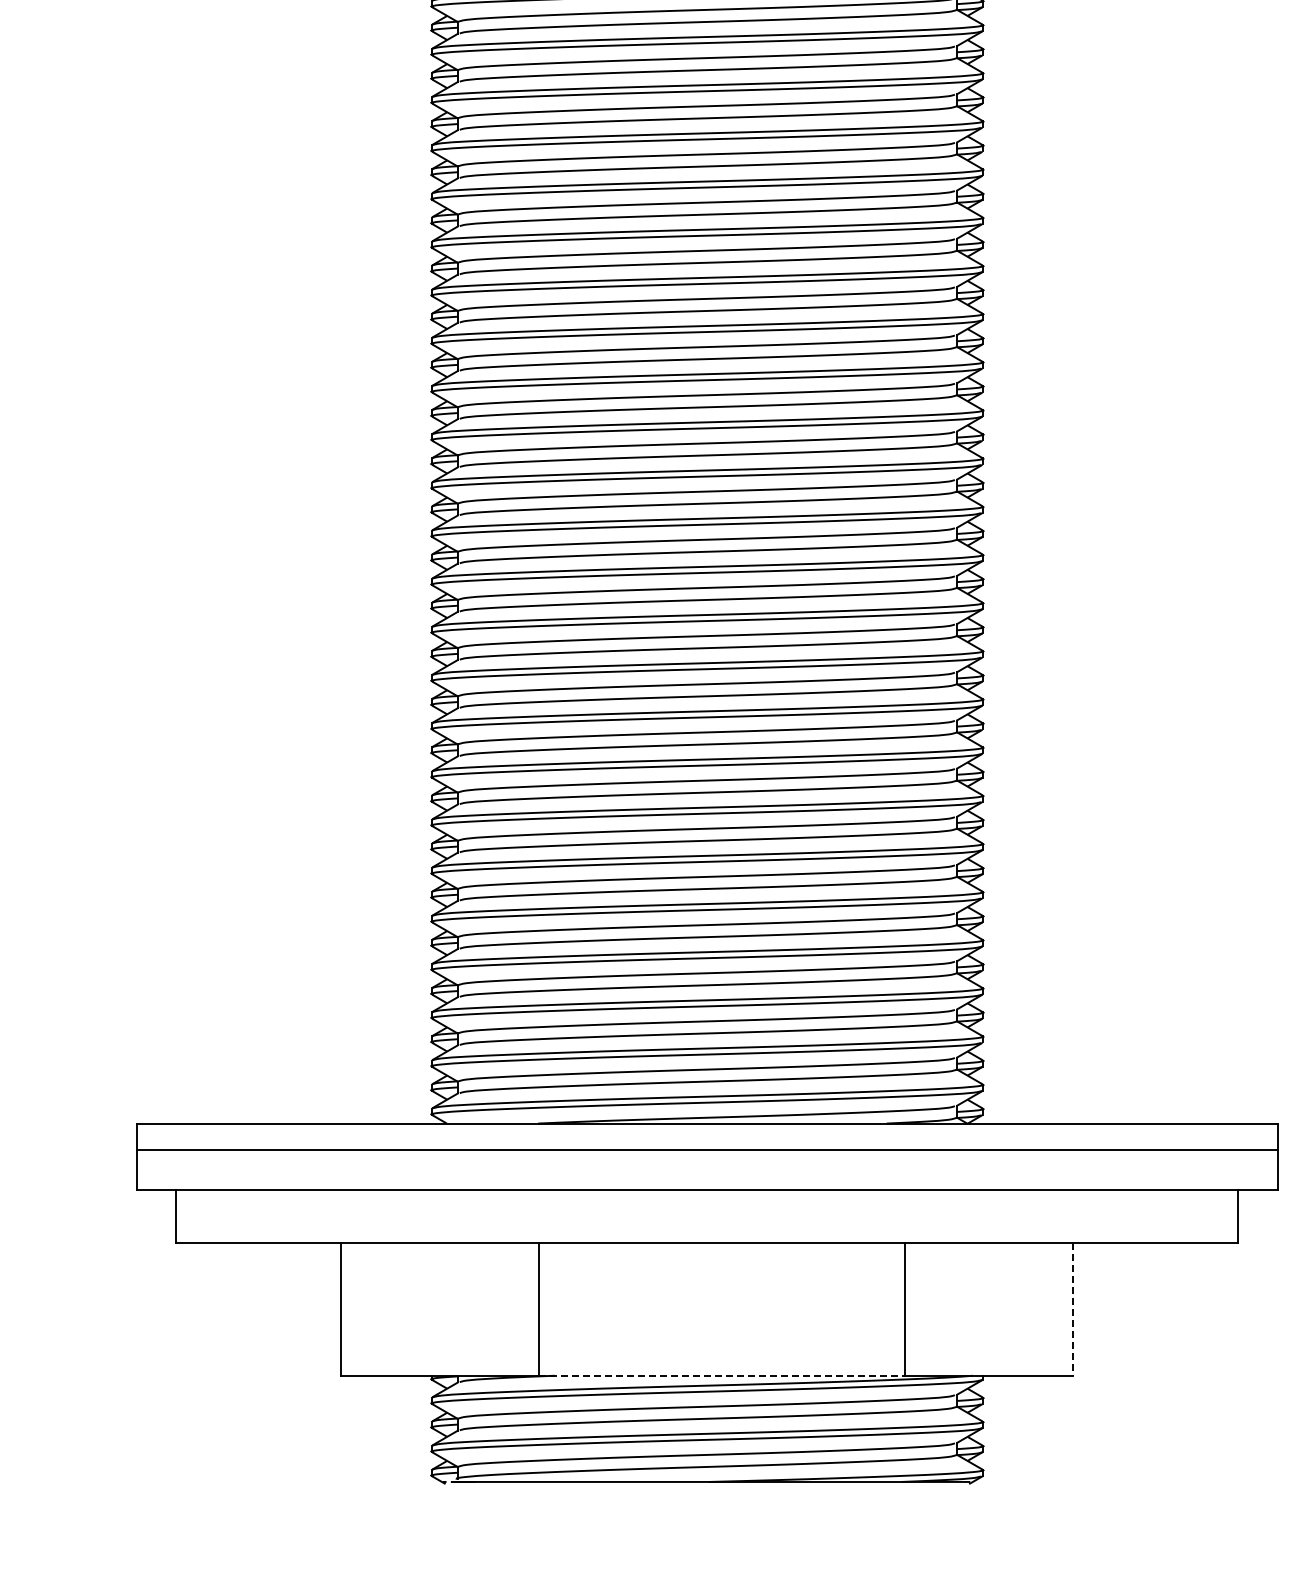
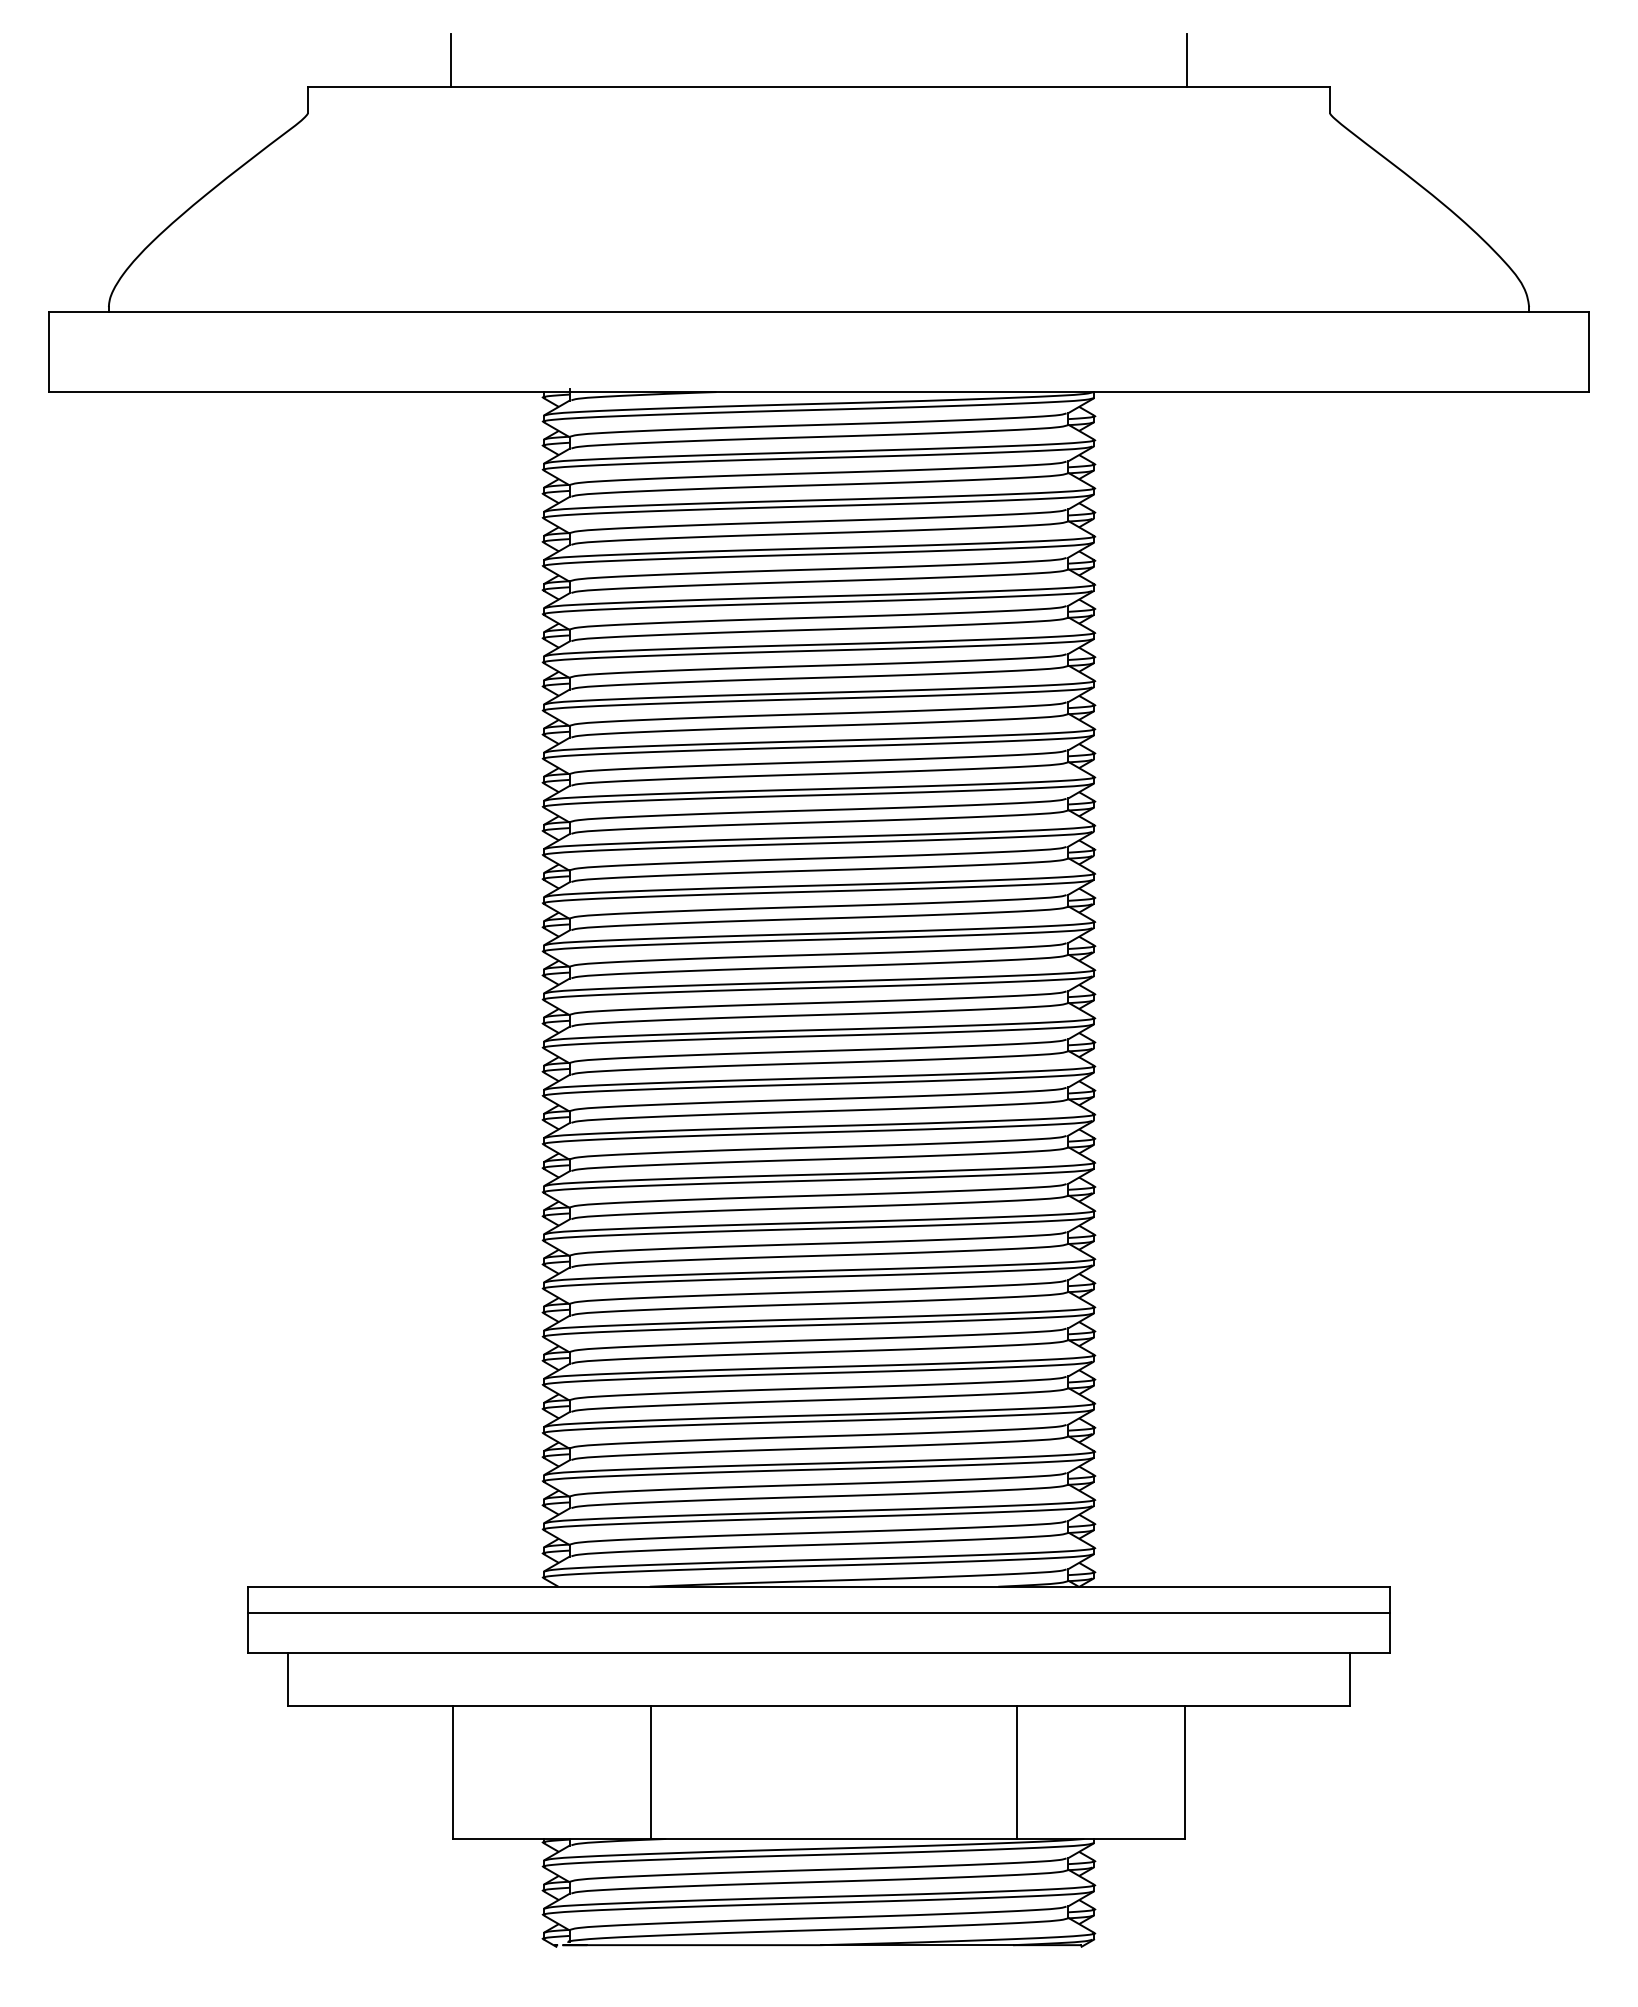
line: (1072, 1310) -> (1184, 1773), dashed -> solid
line: (721, 1375) -> (833, 1838), dashed -> solid

